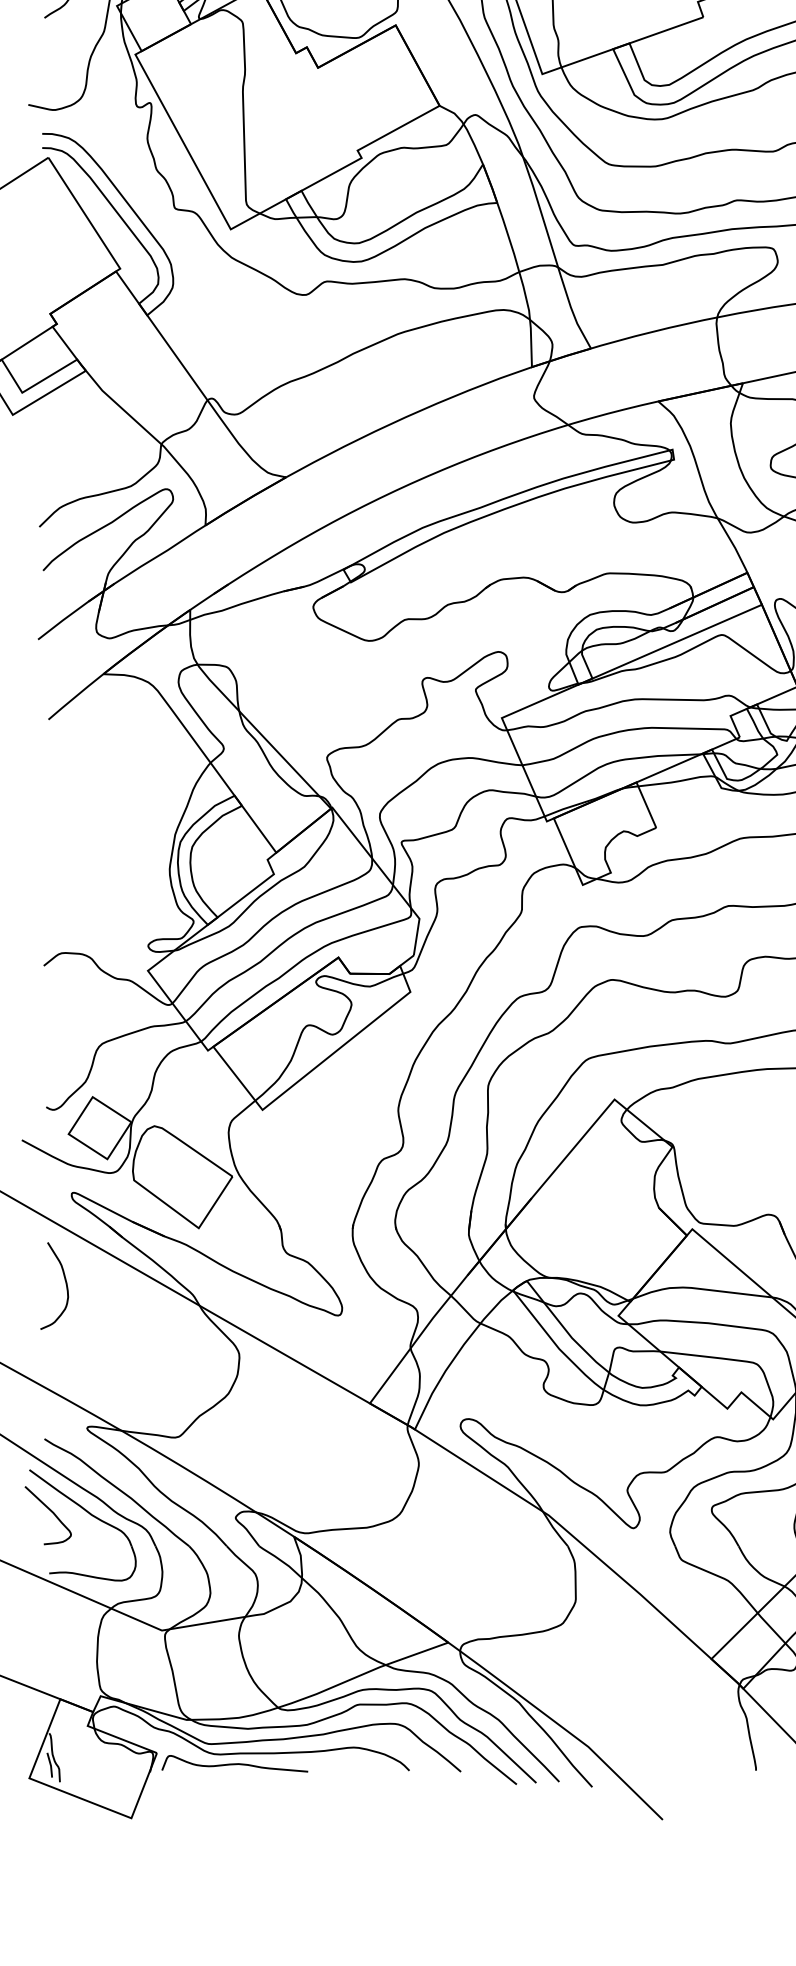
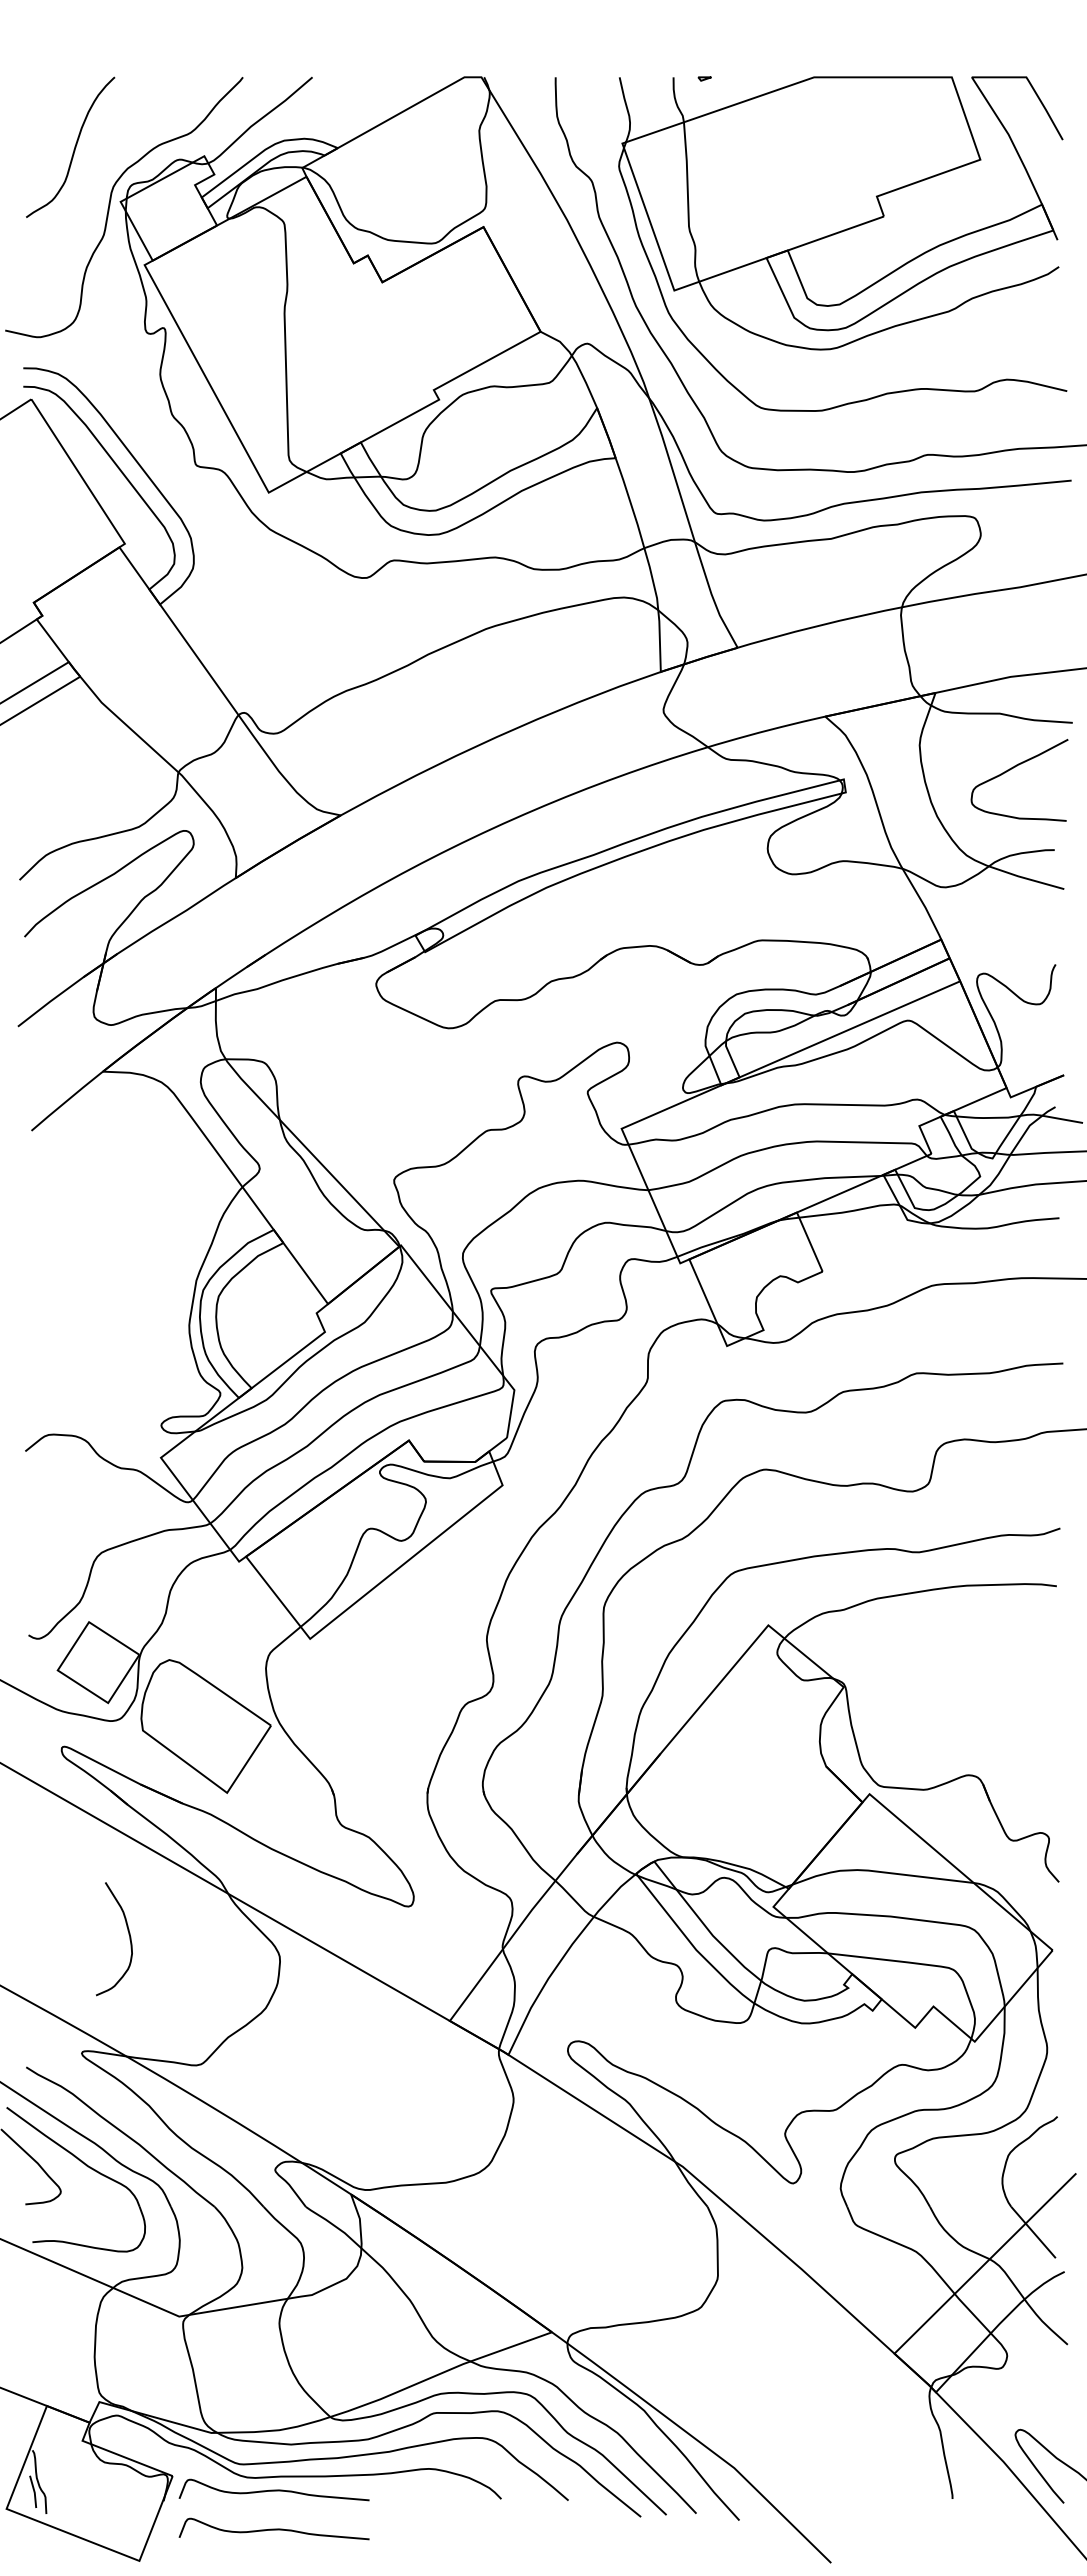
curve: (65, 1282) -> (128, 1934), moved
curve: (234, 1793) -> (273, 2528), added

